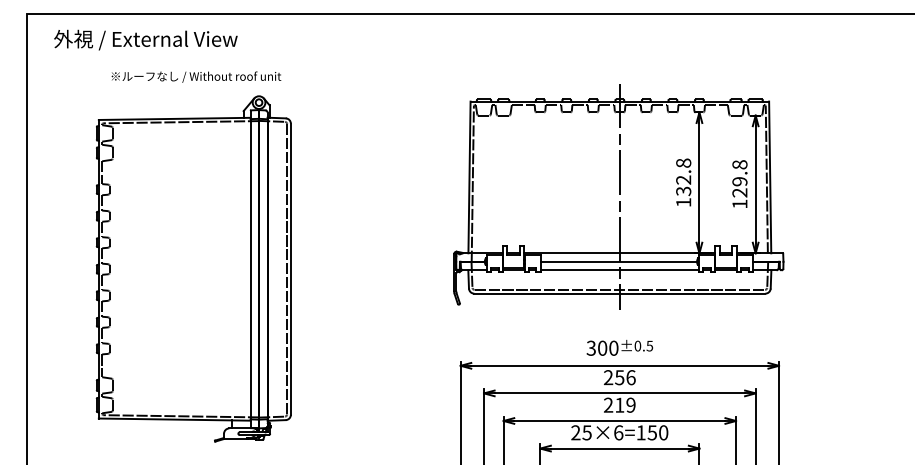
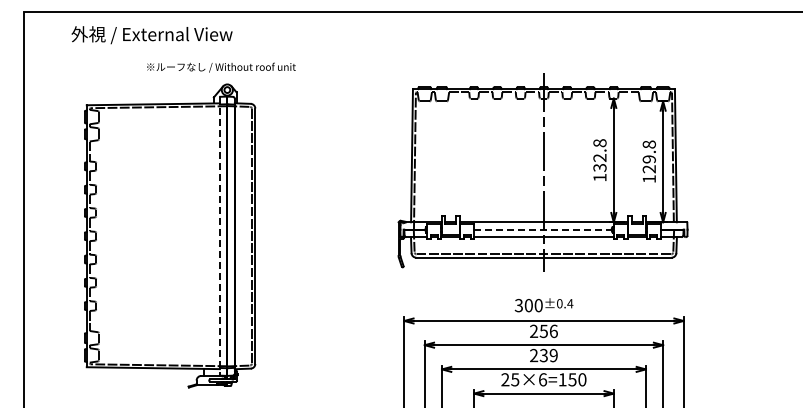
text: (145, 40) -> (151, 35), moved
text: (196, 76) -> (221, 67), moved
line: (619, 261) -> (543, 229), solid -> dashed
line: (250, 269) -> (219, 236), solid -> dashed
text: (650, 345) -> (570, 303), ±0.5 -> ±0.4
text: (619, 405) -> (543, 355), 219 -> 239

